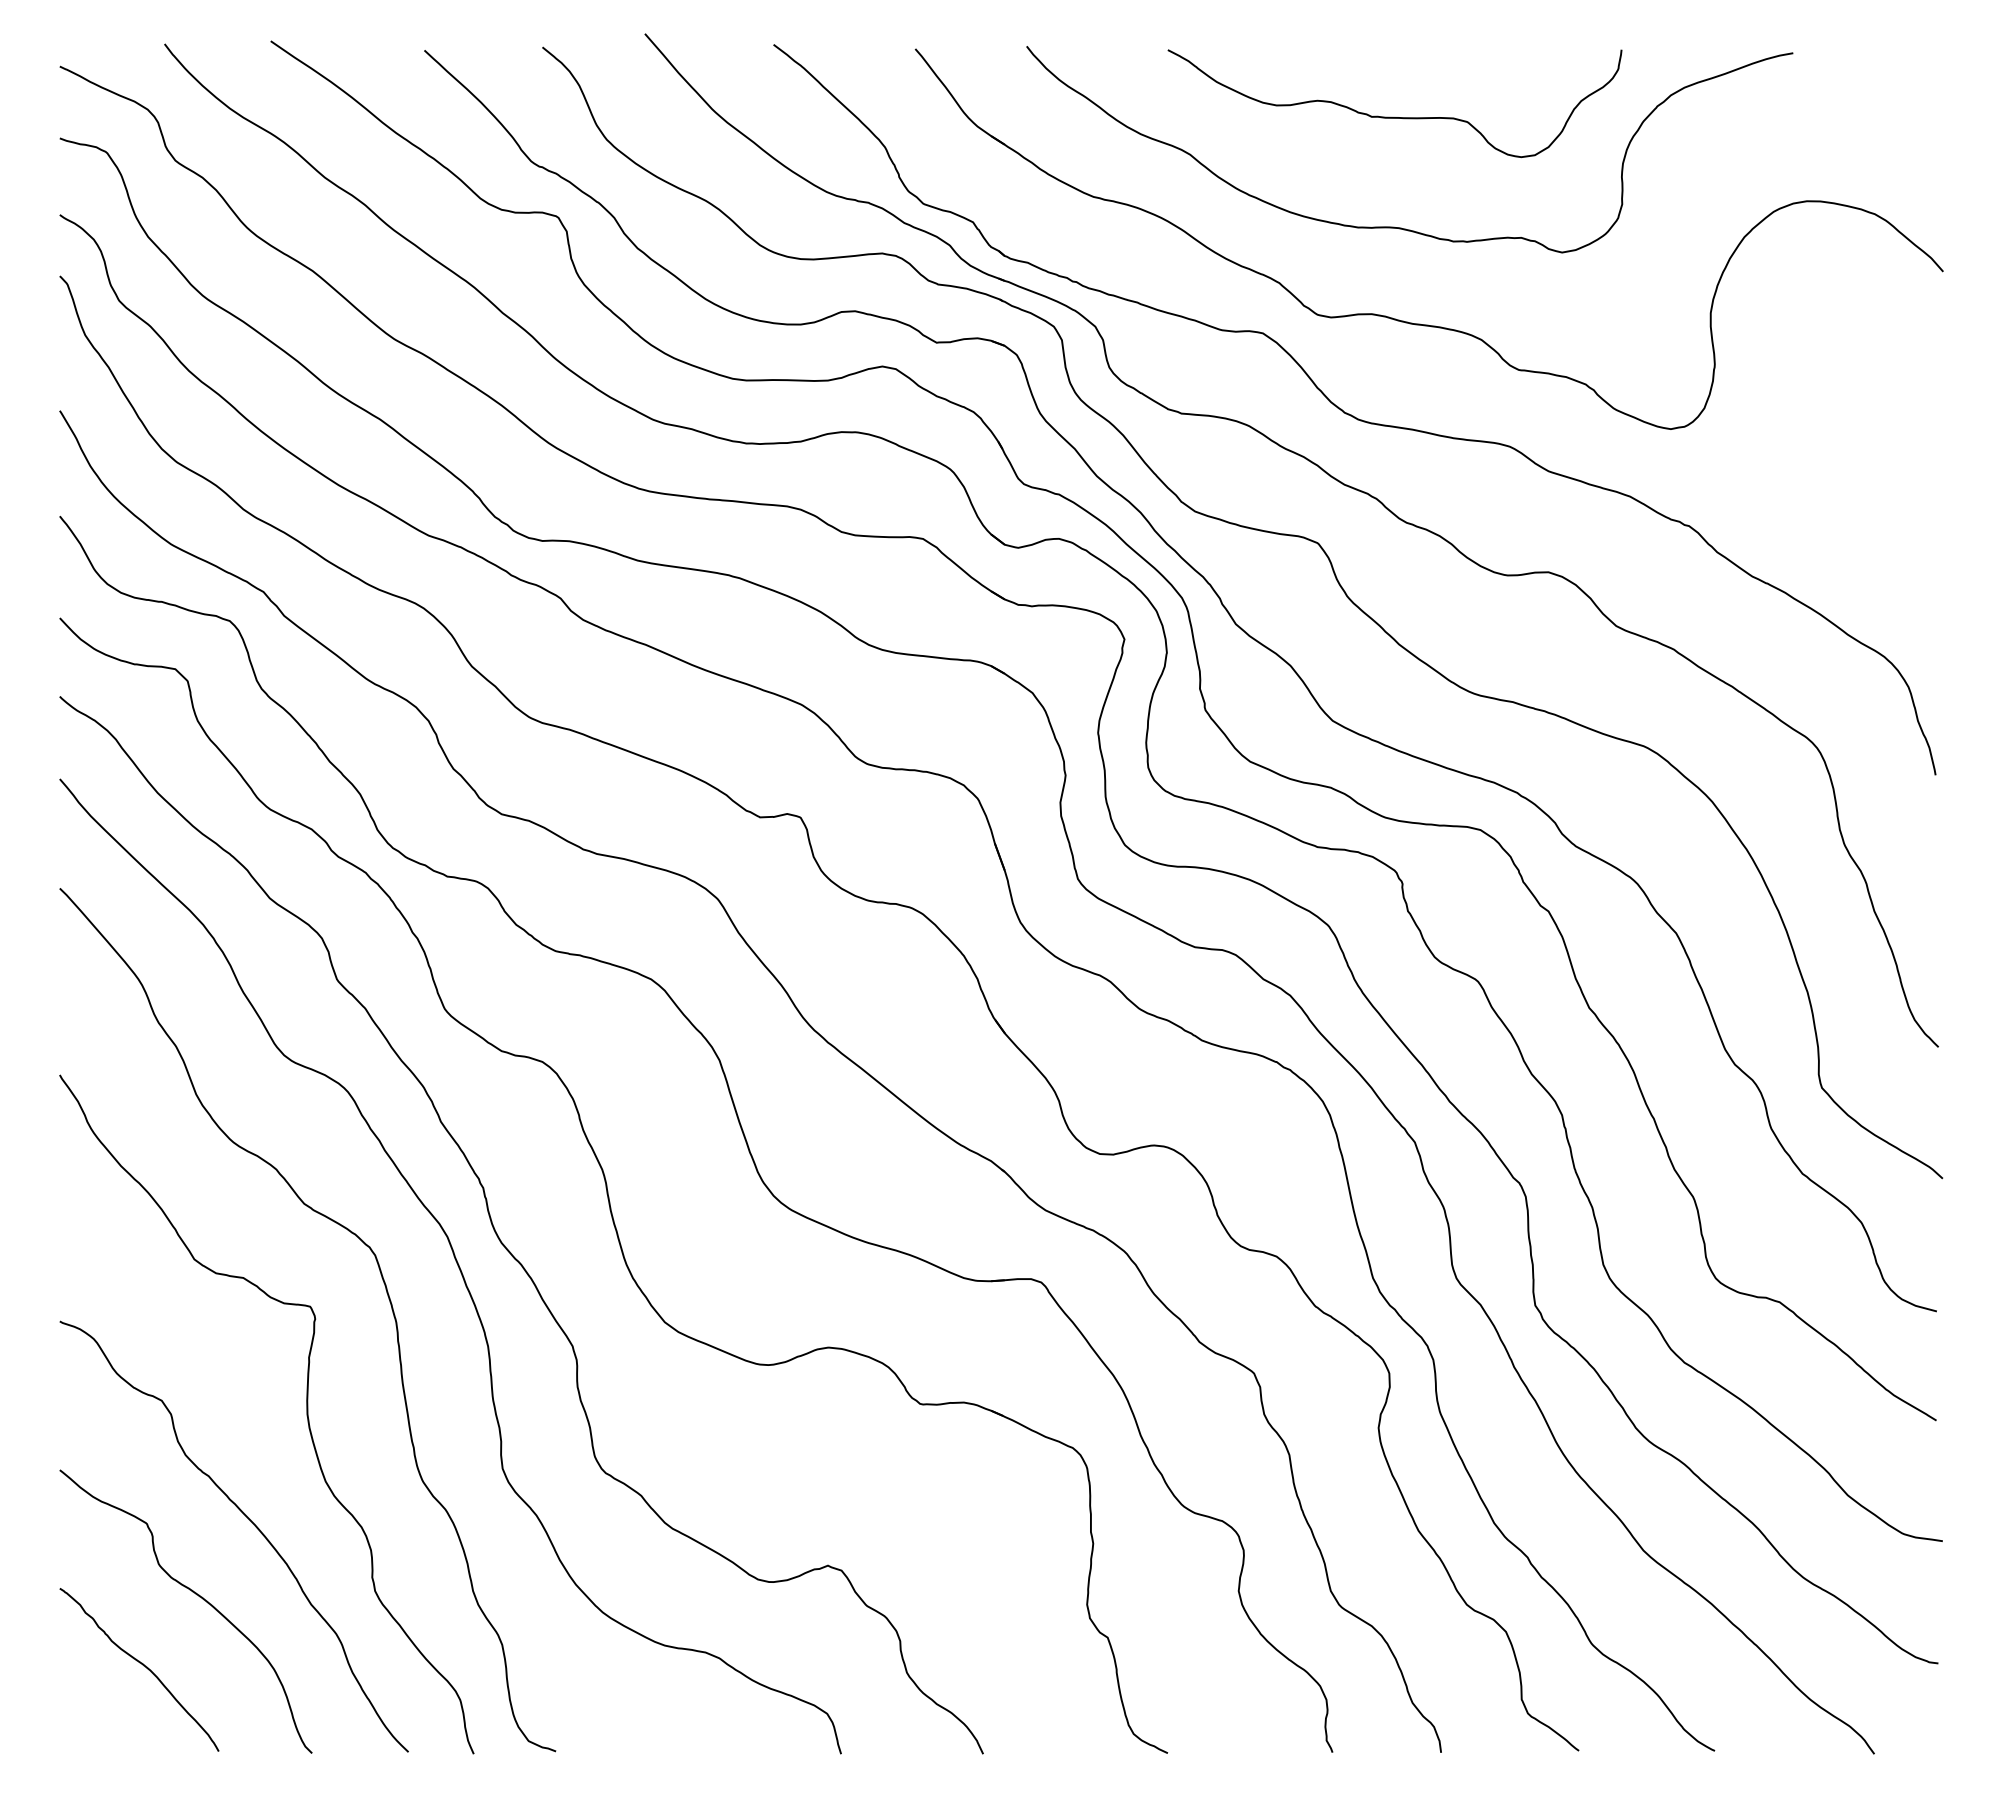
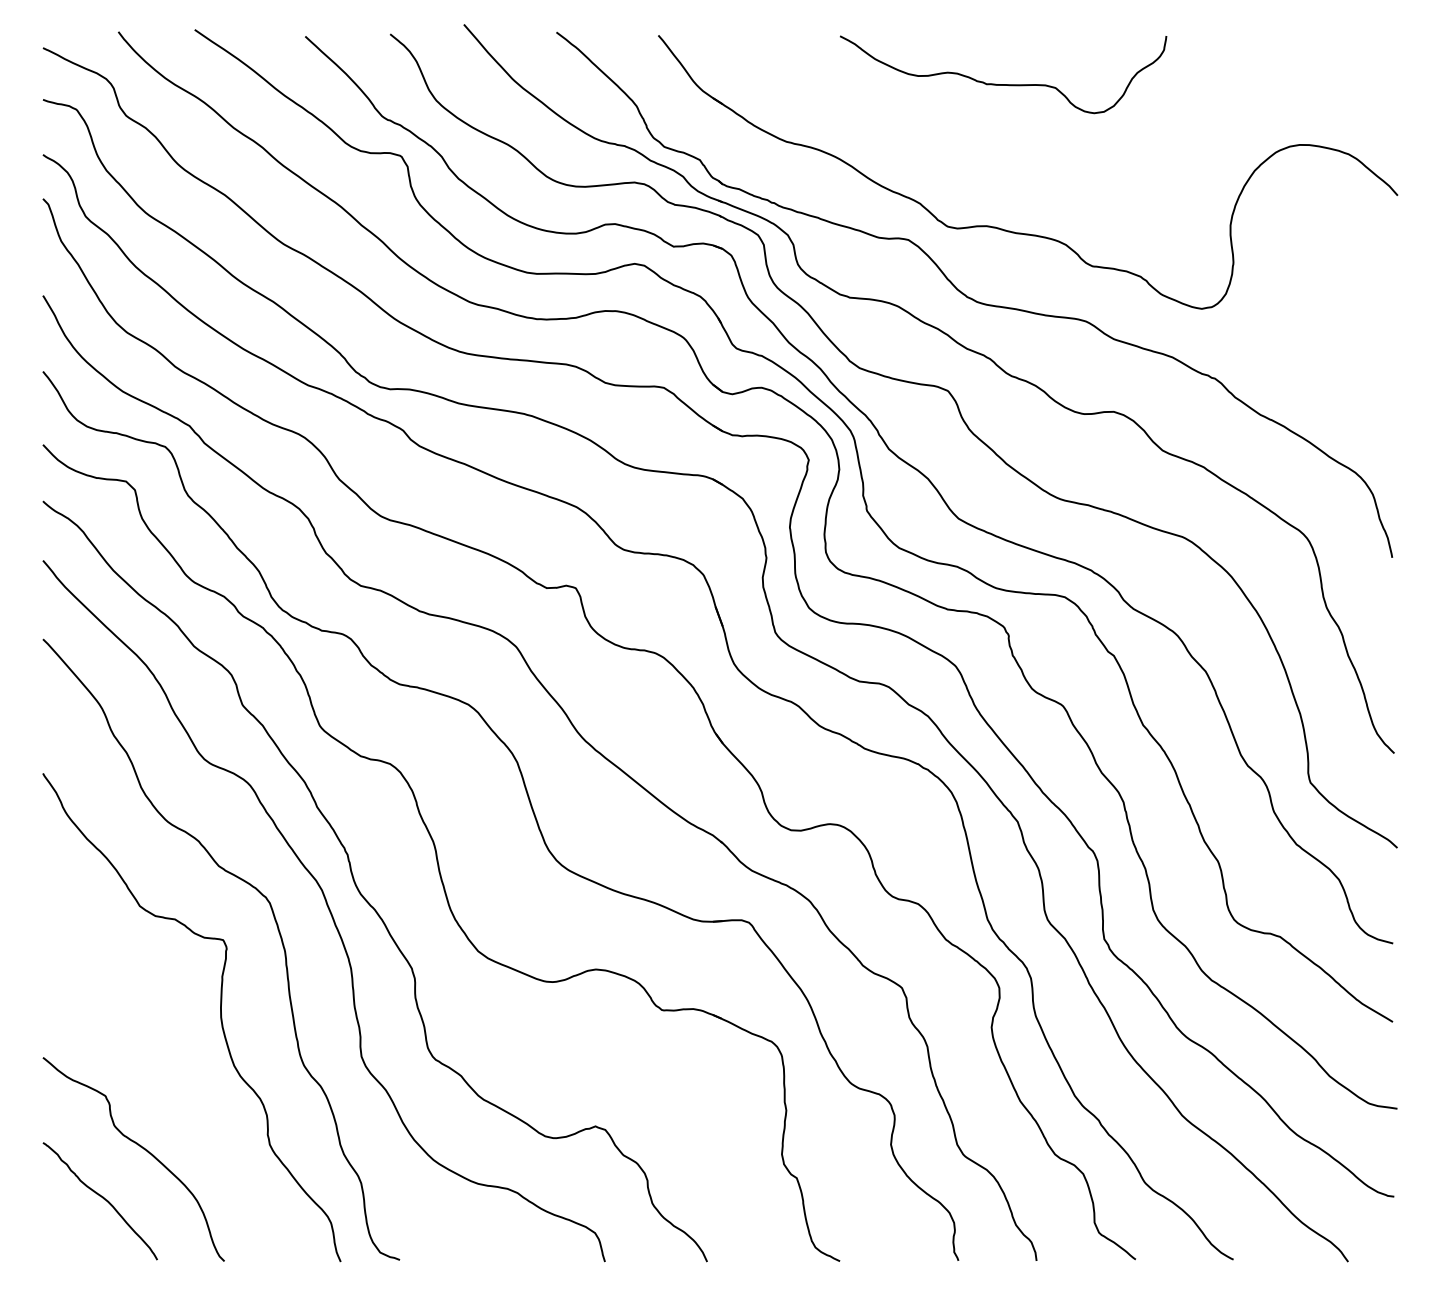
curve: (1401, 227) -> (1008, 163), removed
curve: (249, 1520) -> (179, 1093), removed

